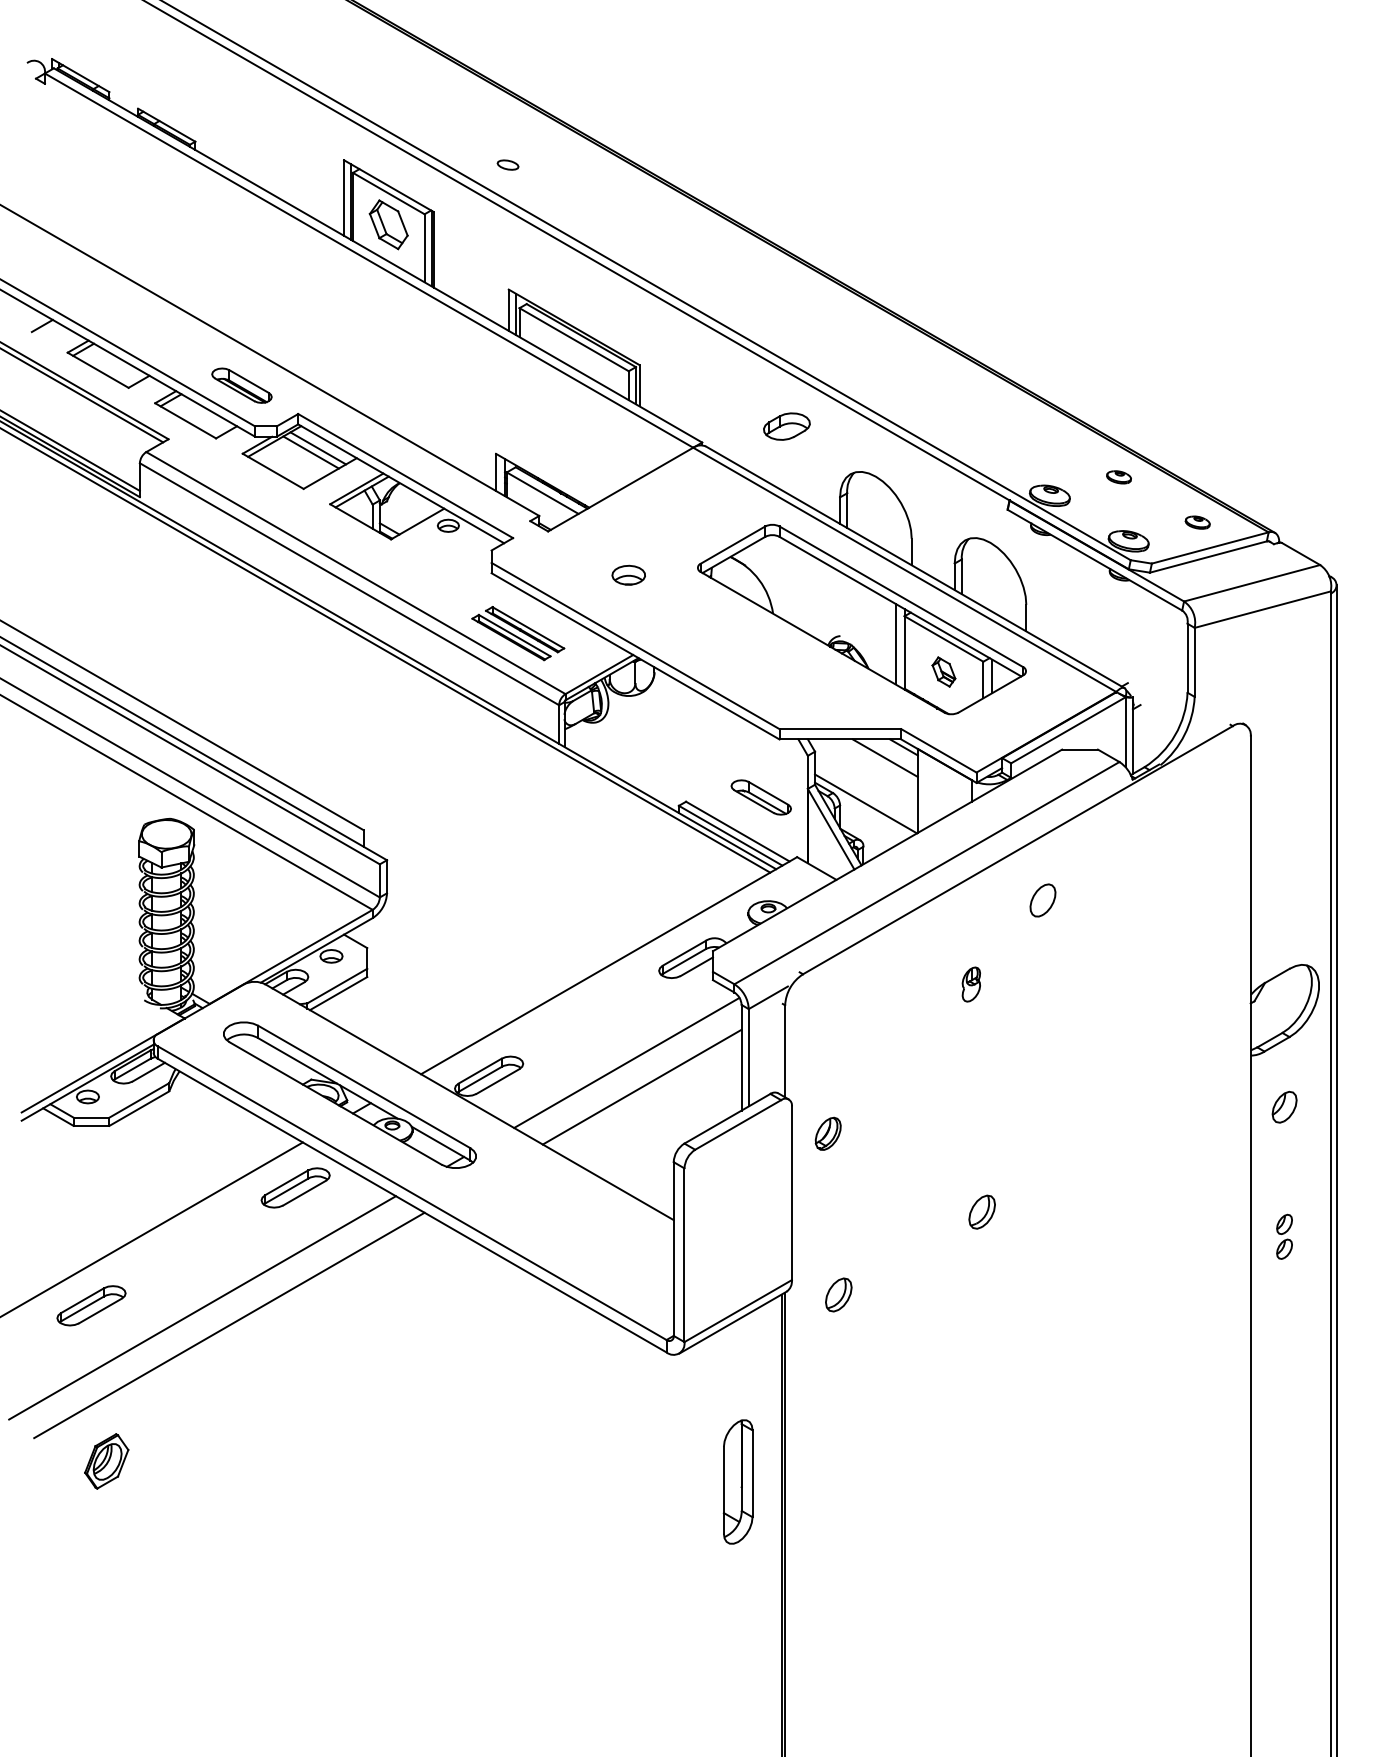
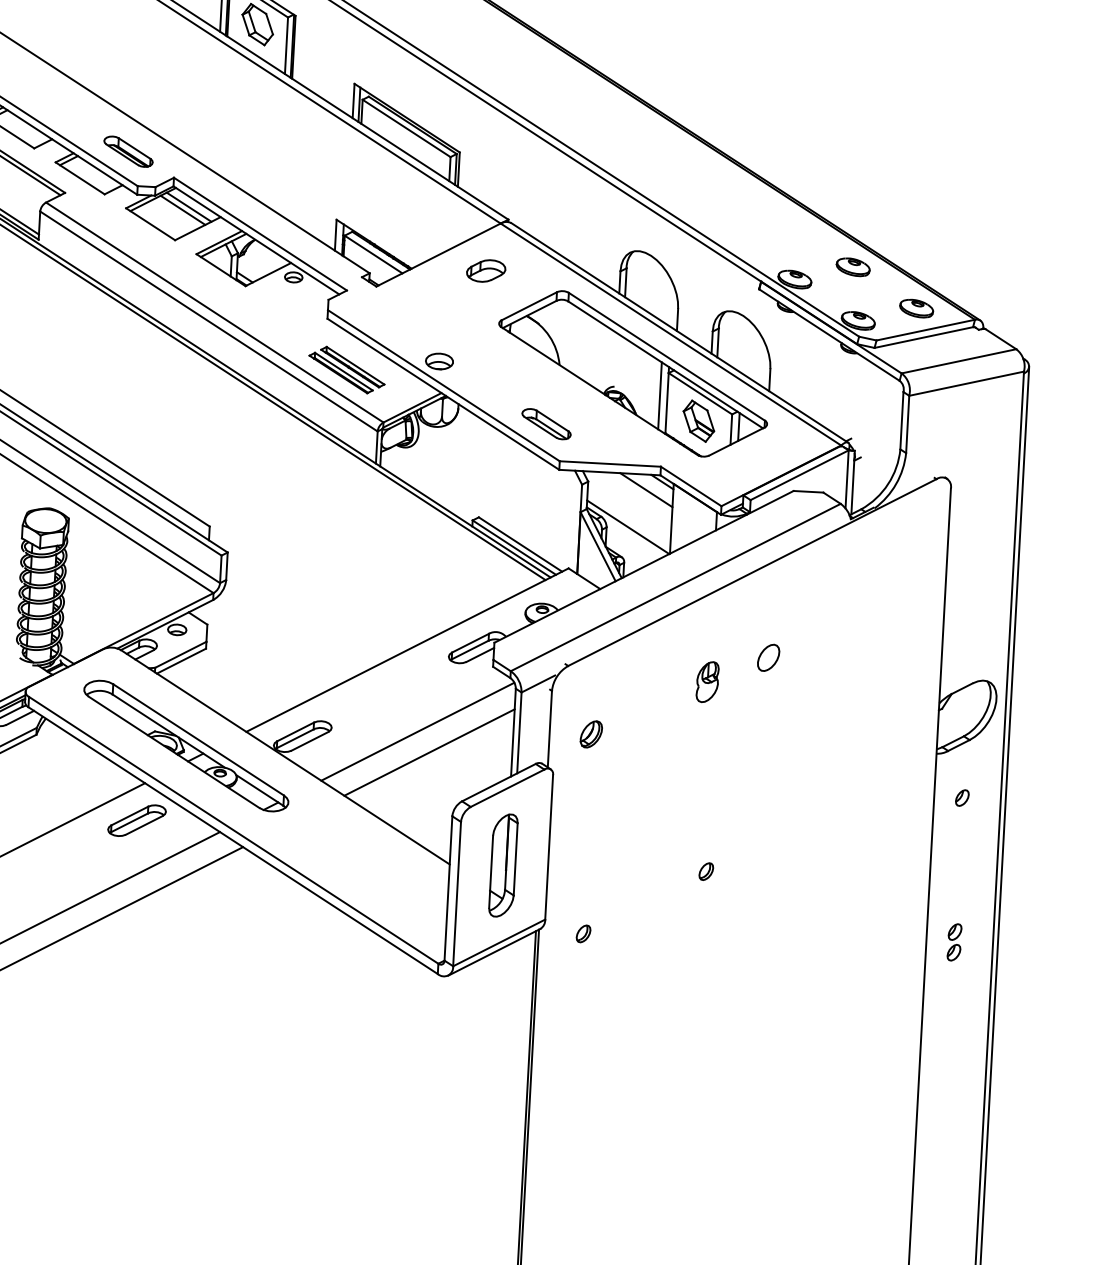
part: (786, 426) -> (485, 270), moved
part: (1118, 477) -> (852, 267), size x1.67
part: (1197, 522) -> (916, 308), size x1.67
part: (628, 574) -> (439, 360), moved
part: (943, 671) -> (698, 420), size x1.67
part: (760, 797) -> (545, 424), moved
part: (1042, 900) -> (768, 657), moved
part: (971, 984) -> (707, 682), size x1.43
part: (1284, 1106) -> (962, 797), size x0.62
part: (827, 1133) -> (590, 734), moved
part: (981, 1211) -> (705, 871), size x0.62
part: (1284, 1236) -> (954, 942), moved
part: (838, 1294) -> (583, 933), size x0.62
part: (737, 1481) -> (502, 865), moved

